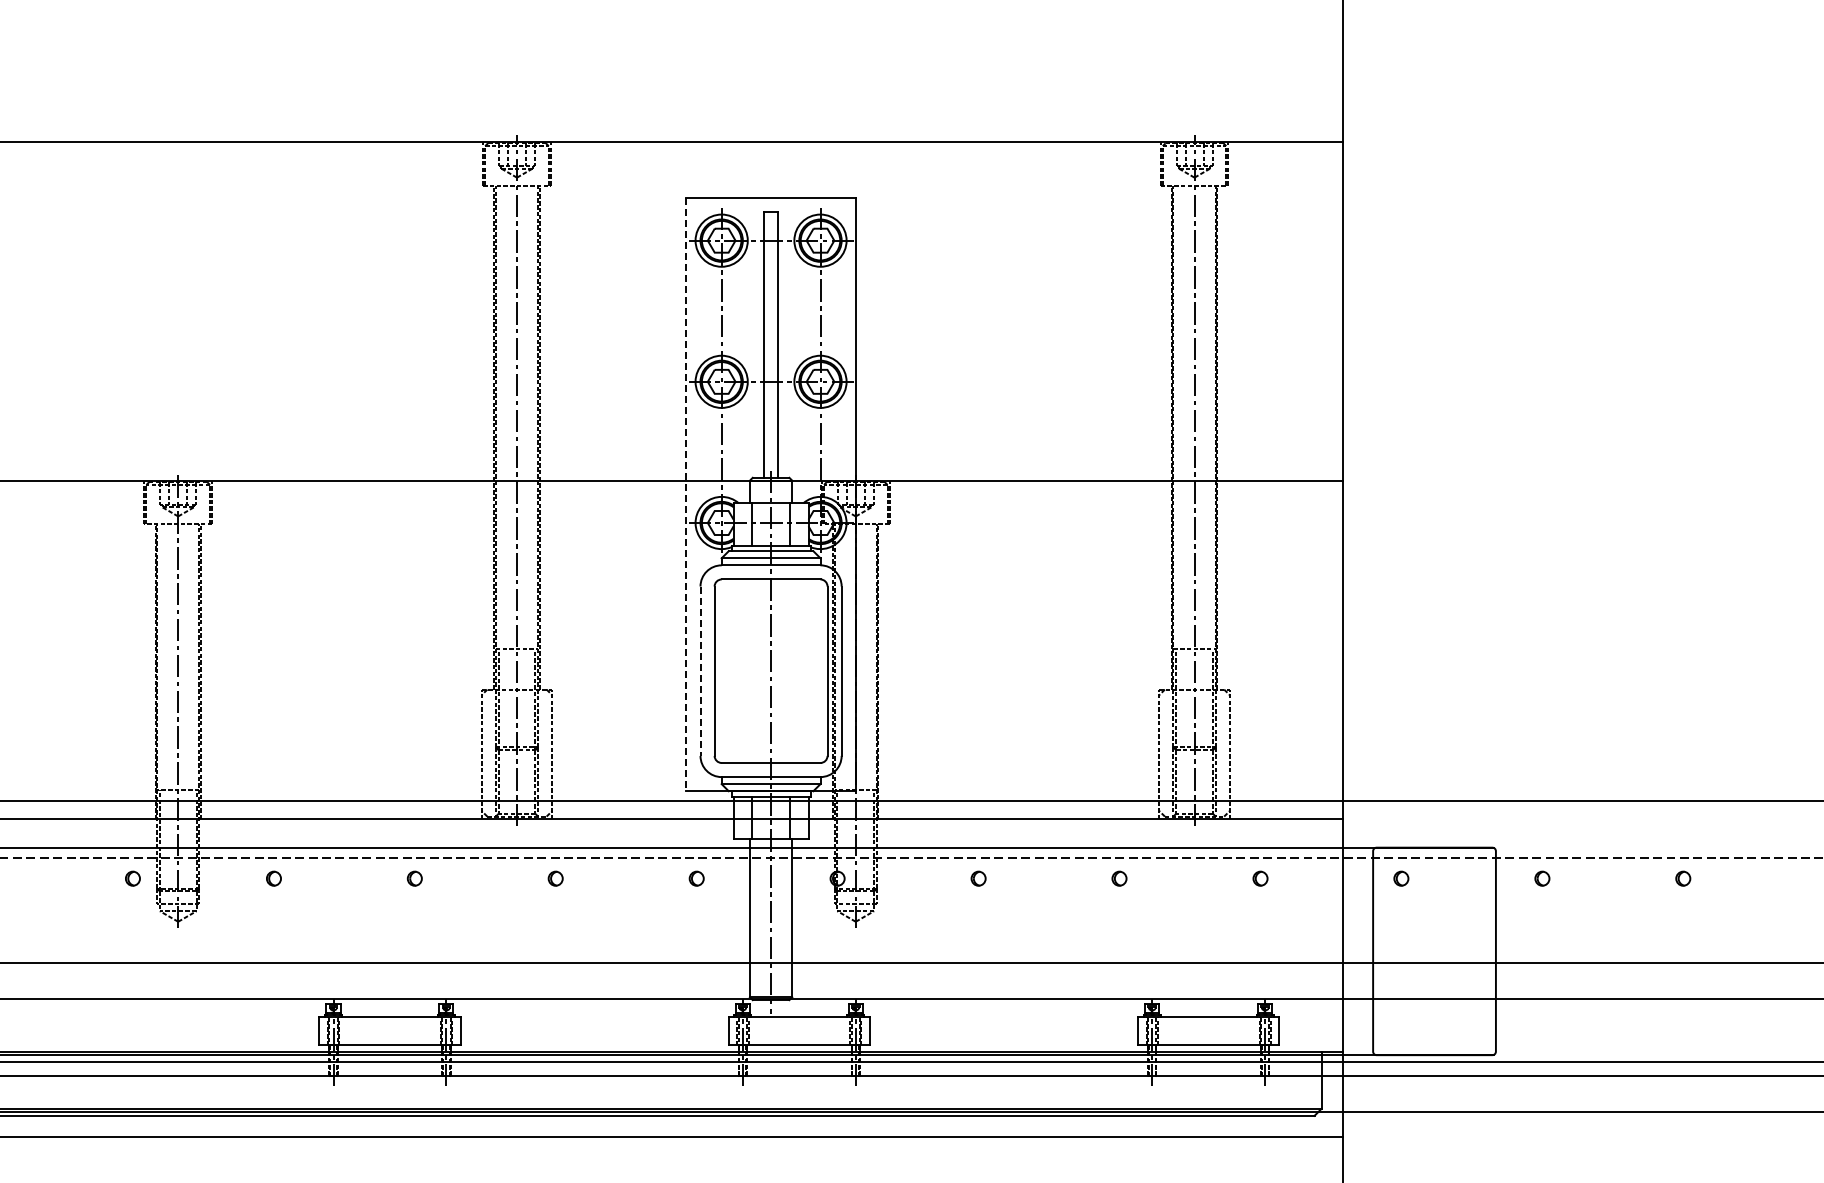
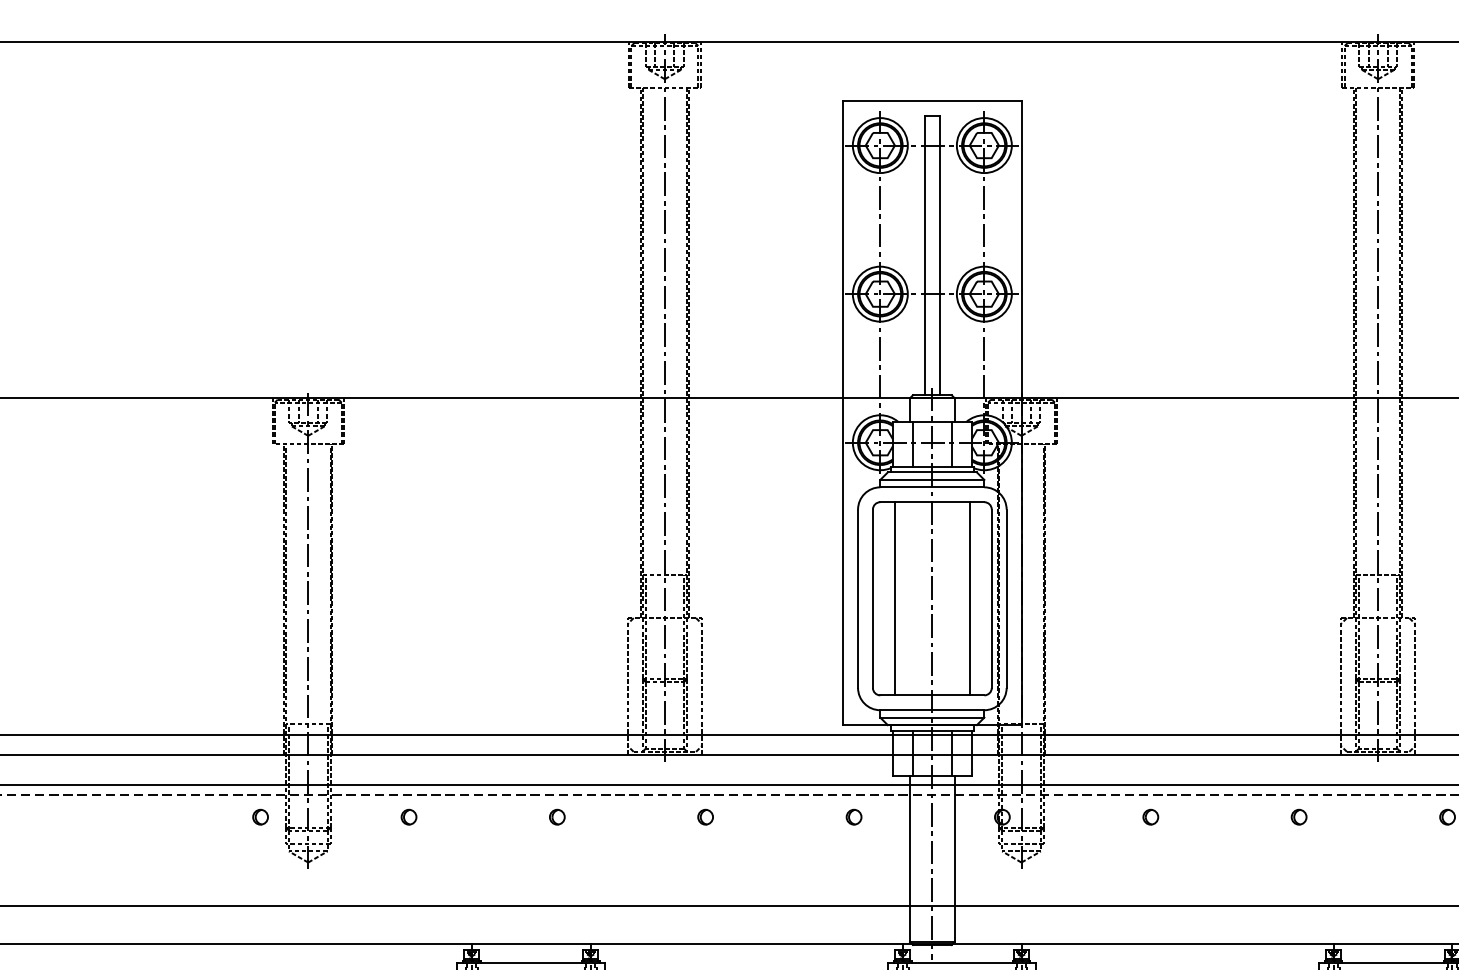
line: (686, 495) -> (843, 413), dashed -> solid
line: (735, 670) -> (894, 598), added
line: (806, 670) -> (969, 598), added
line: (700, 671) -> (858, 599), dashed -> solid

